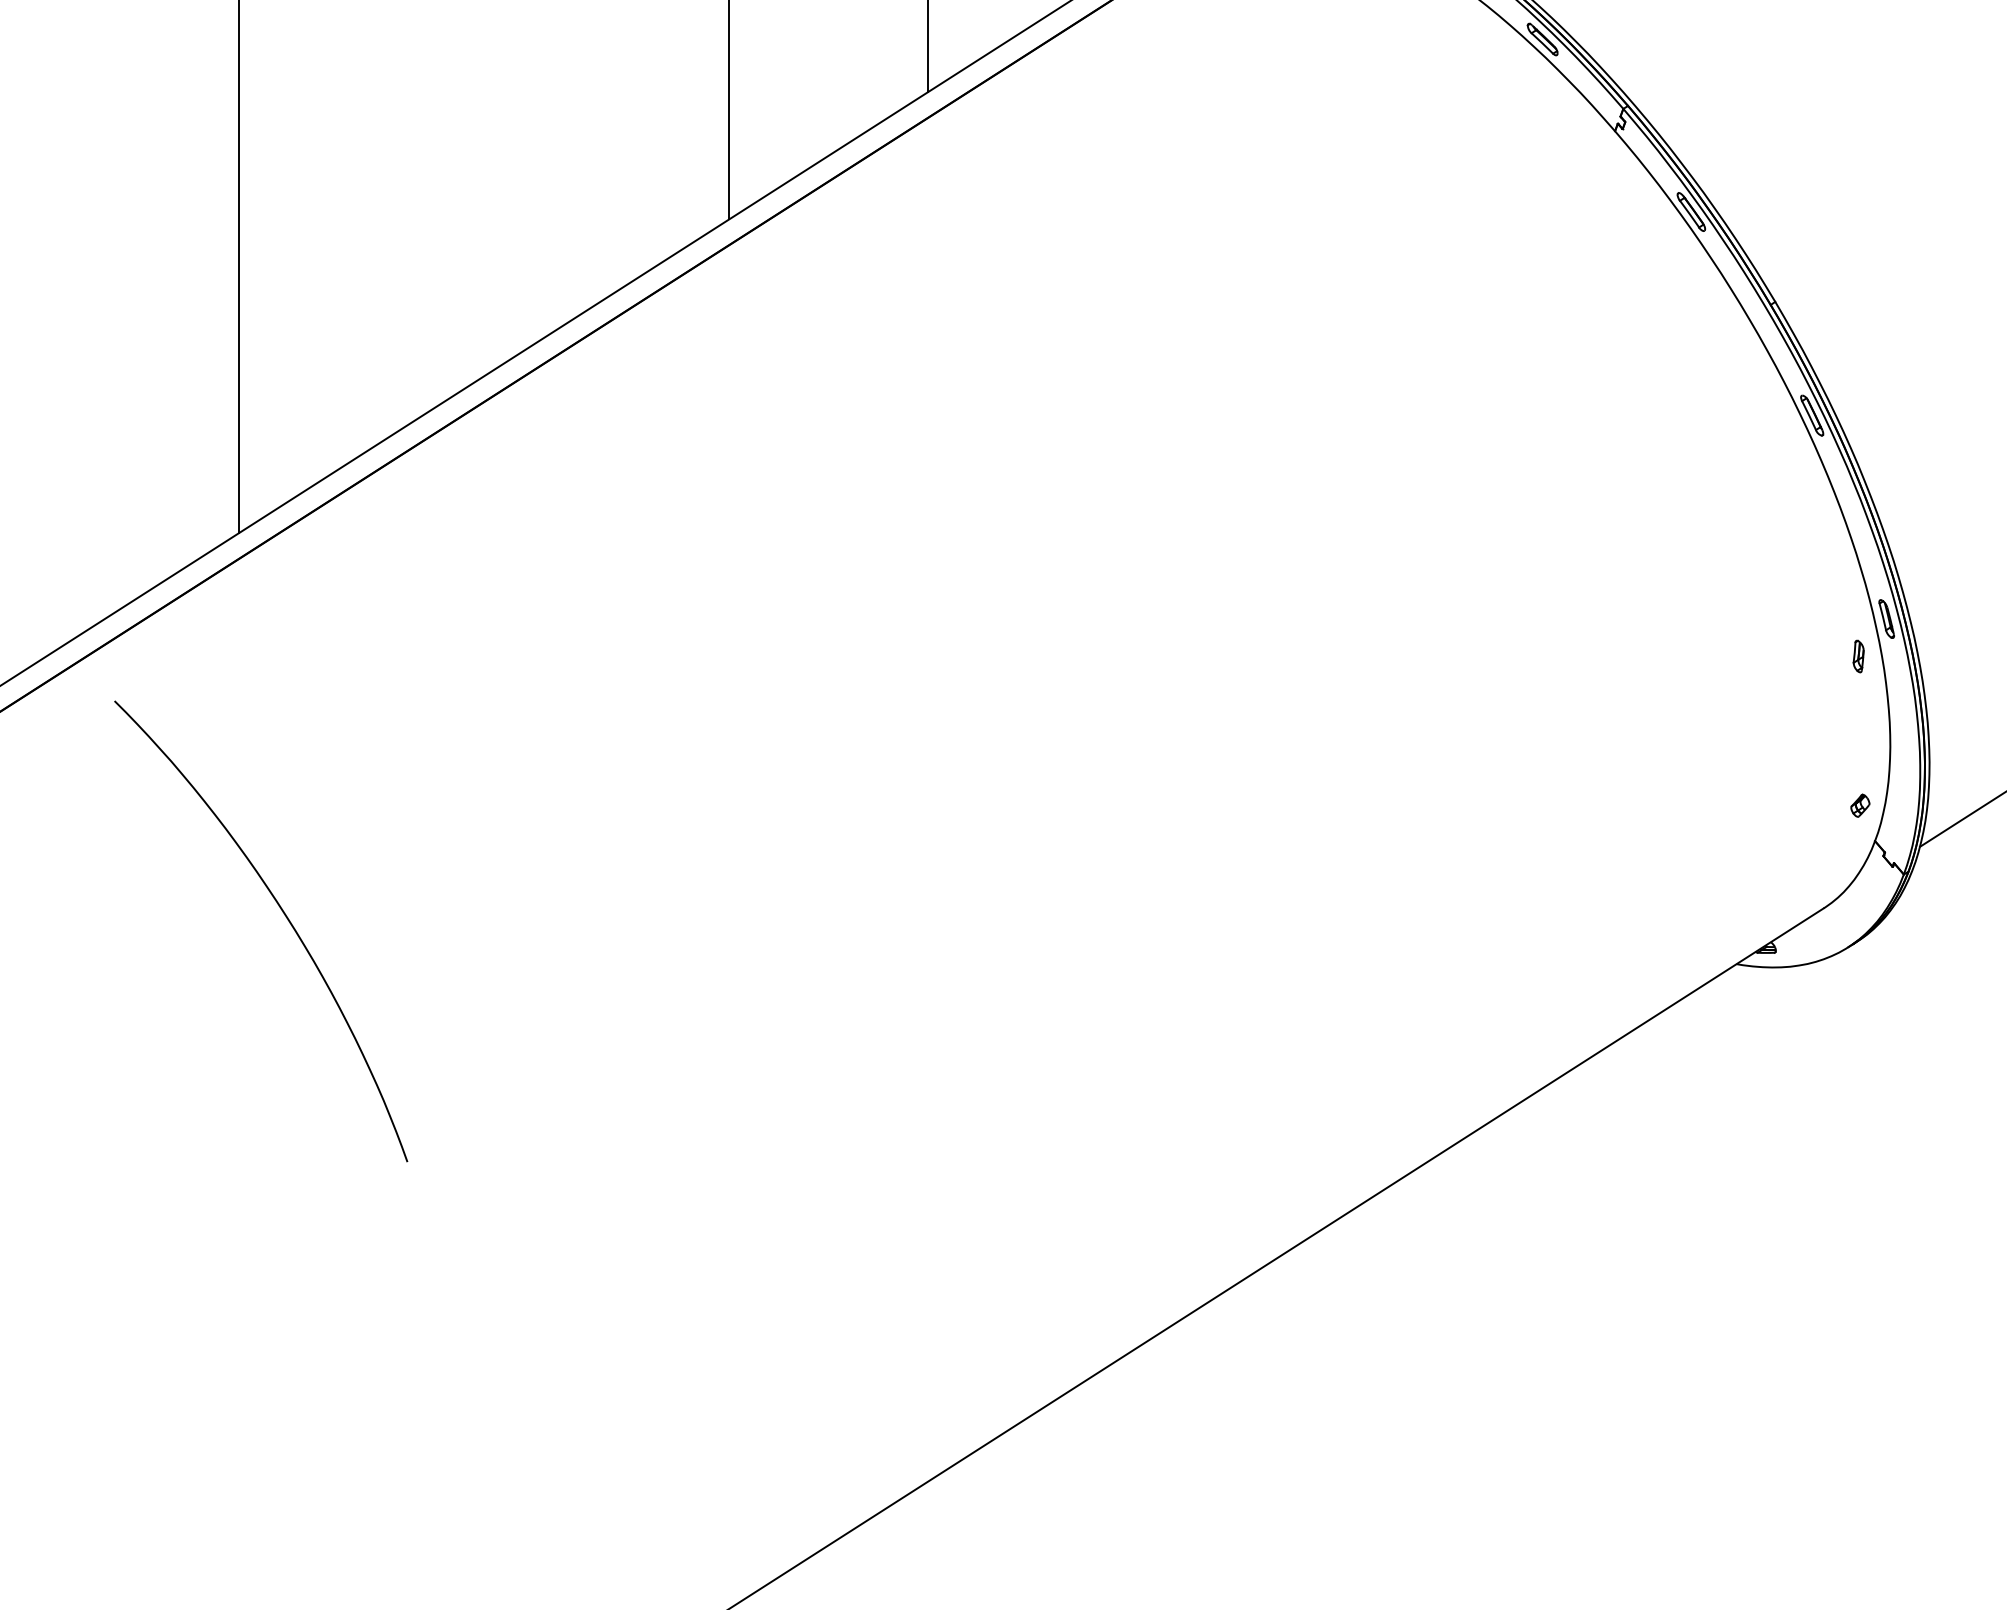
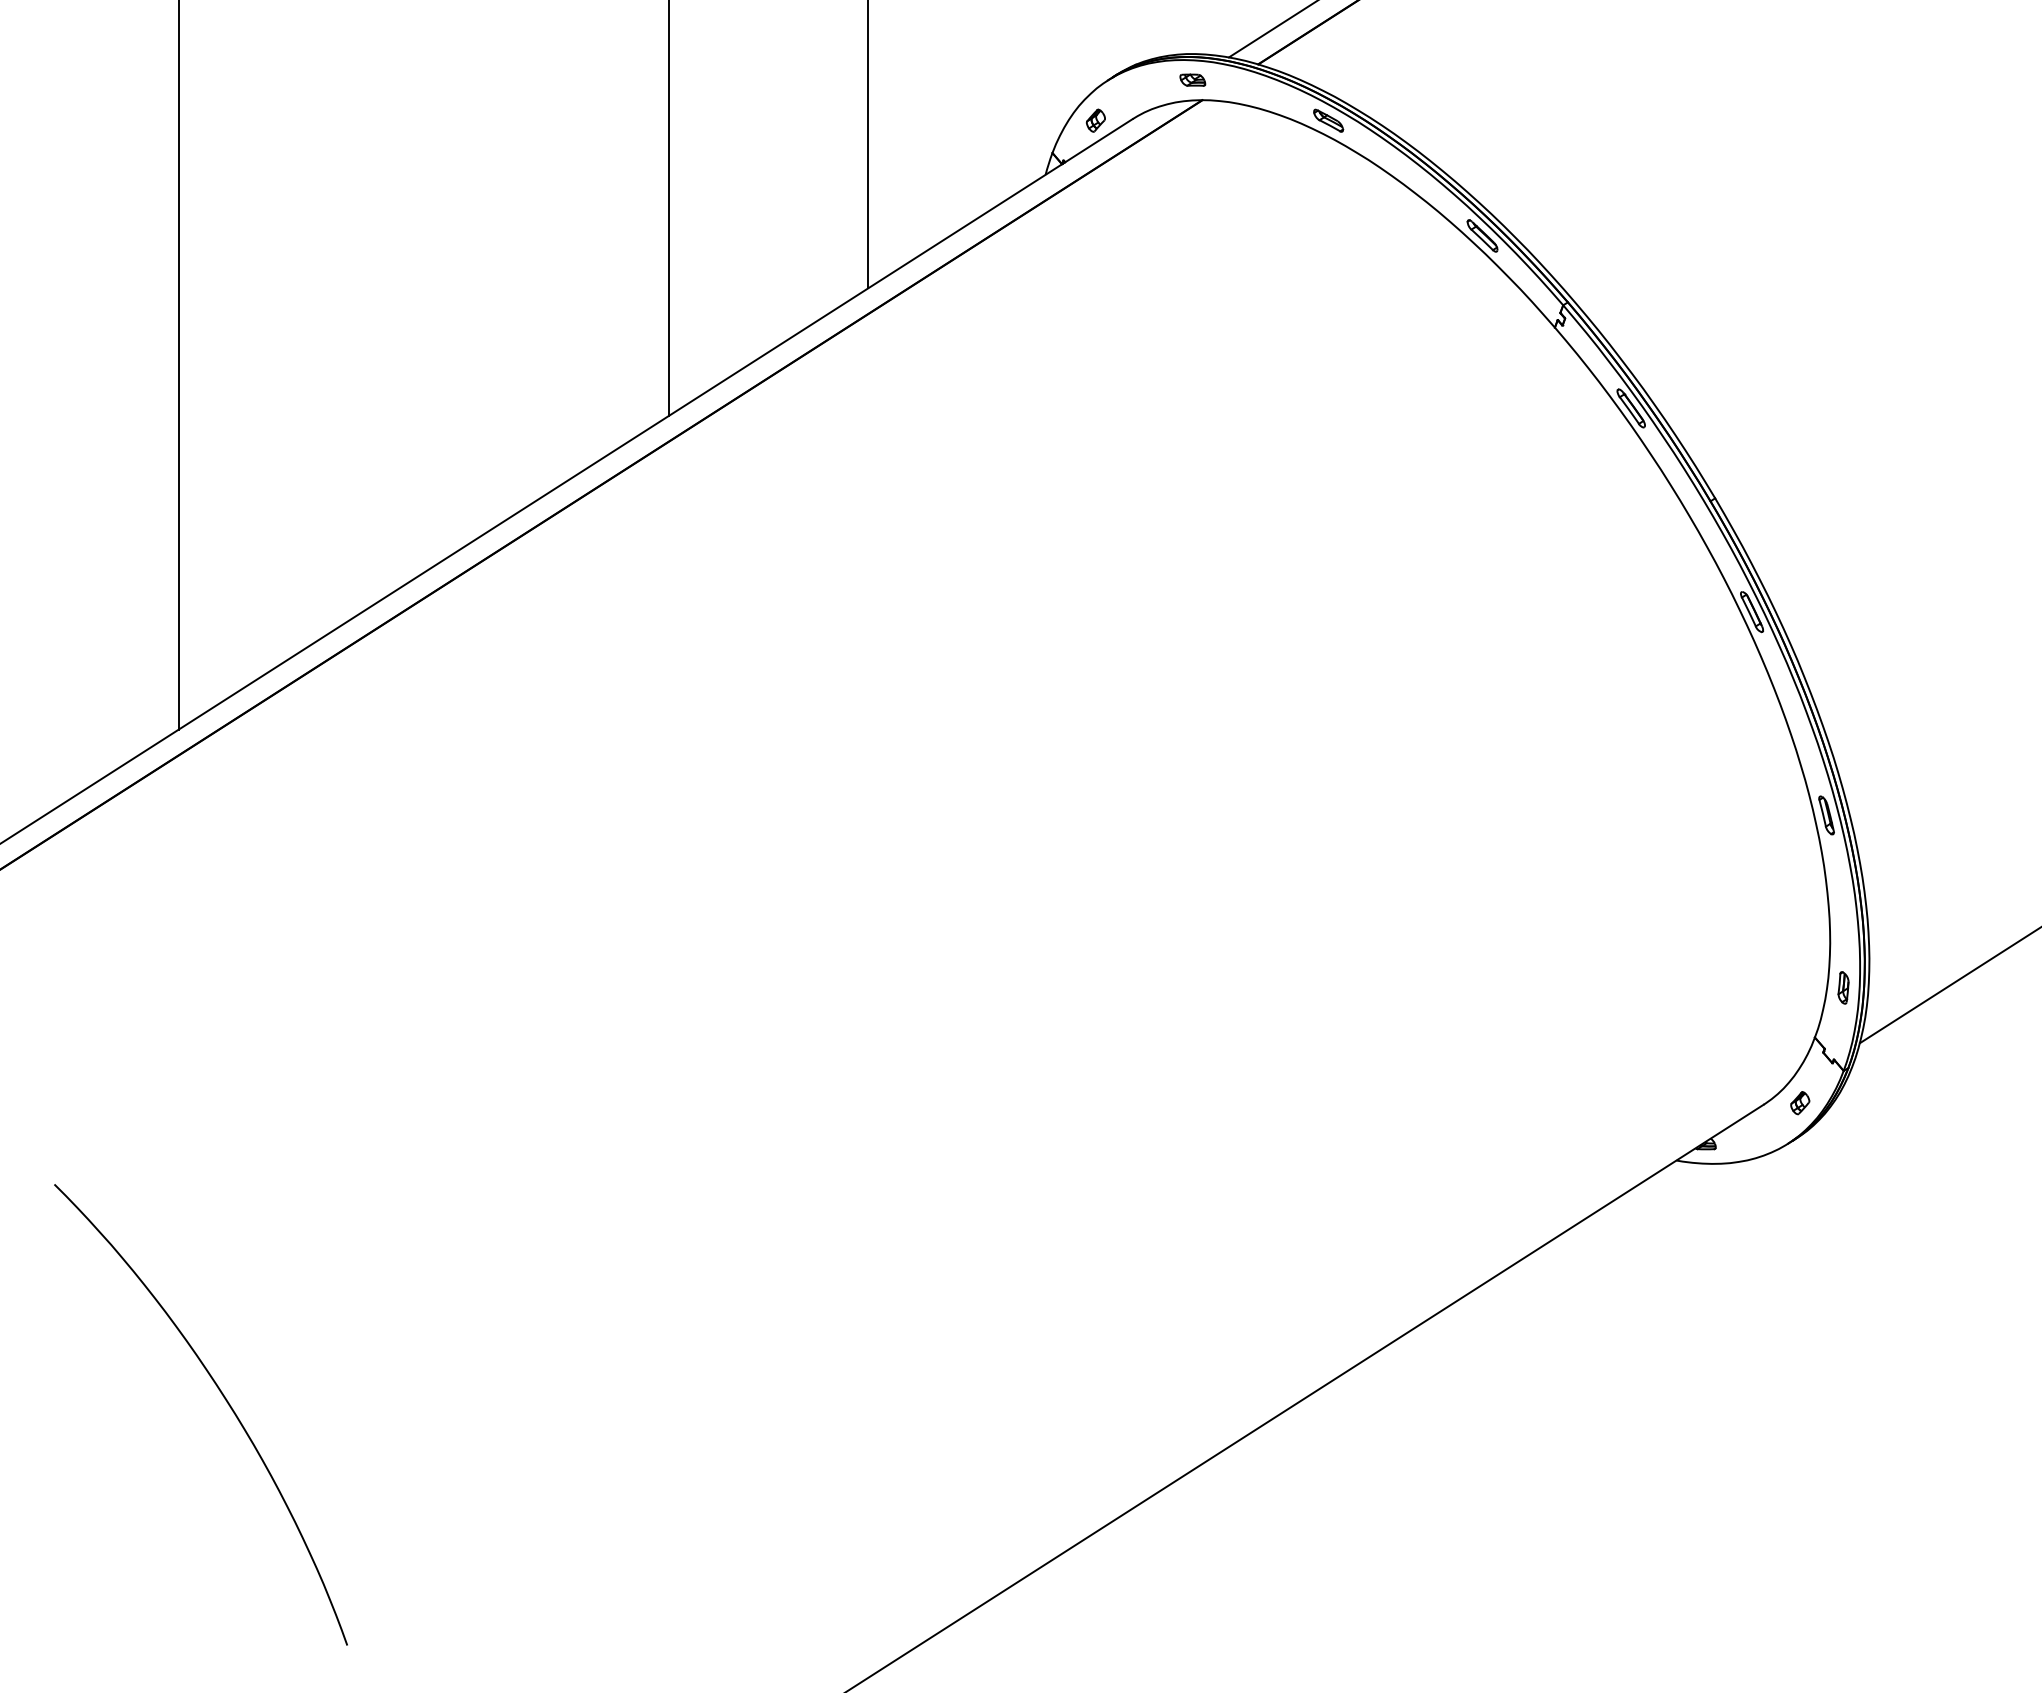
part: (1858, 656) -> (1843, 987), moved
part: (1860, 806) -> (1800, 1103), moved
curve: (284, 916) -> (224, 1399), moved

